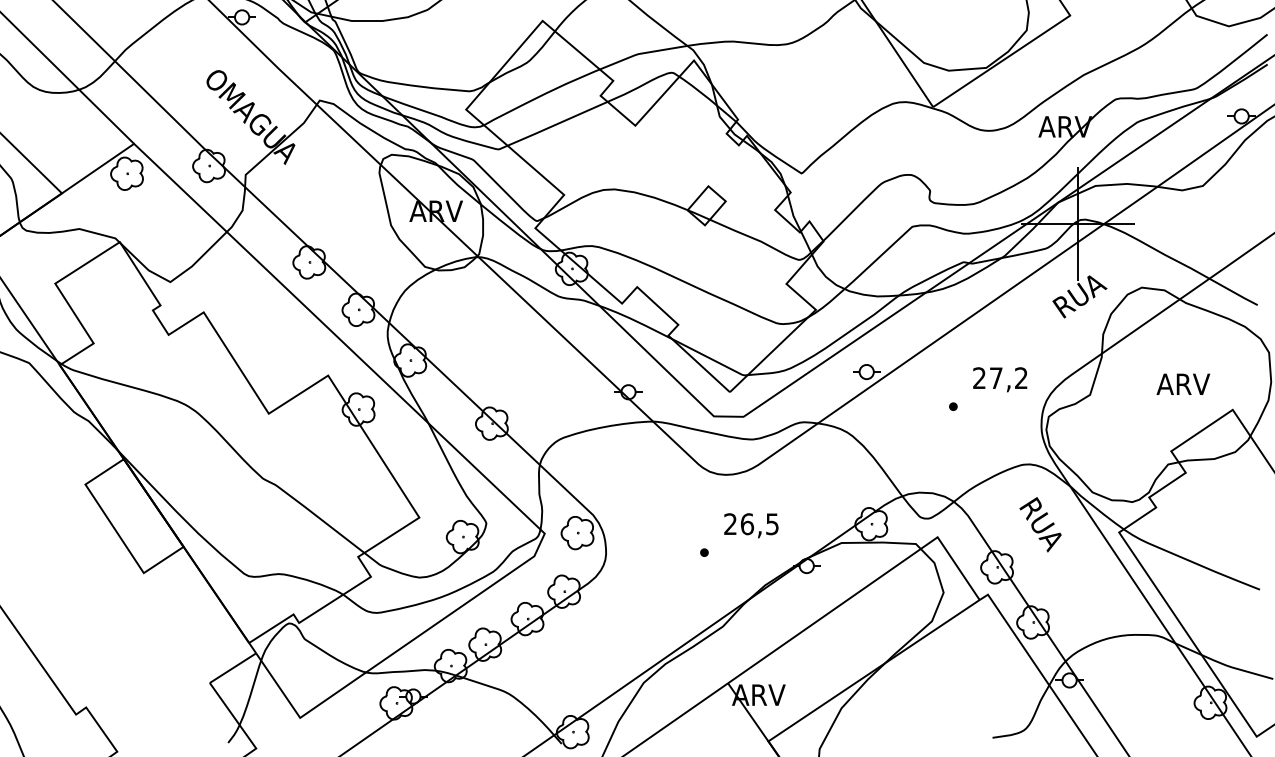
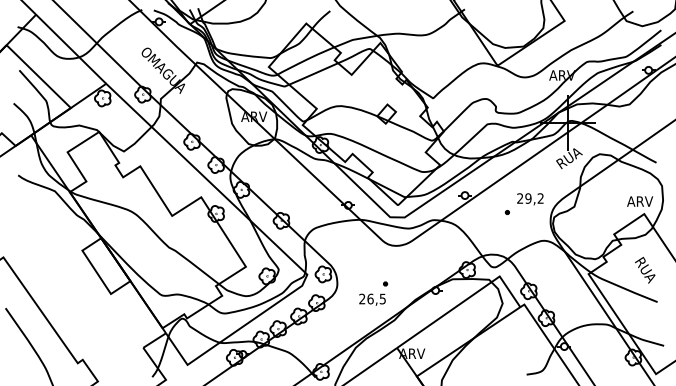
text: (996, 378) -> (528, 198), 27,2 -> 29,2
text: (1184, 384) -> (640, 201), moved
text: (751, 525) -> (372, 299), moved
text: (1041, 525) -> (645, 270), moved

